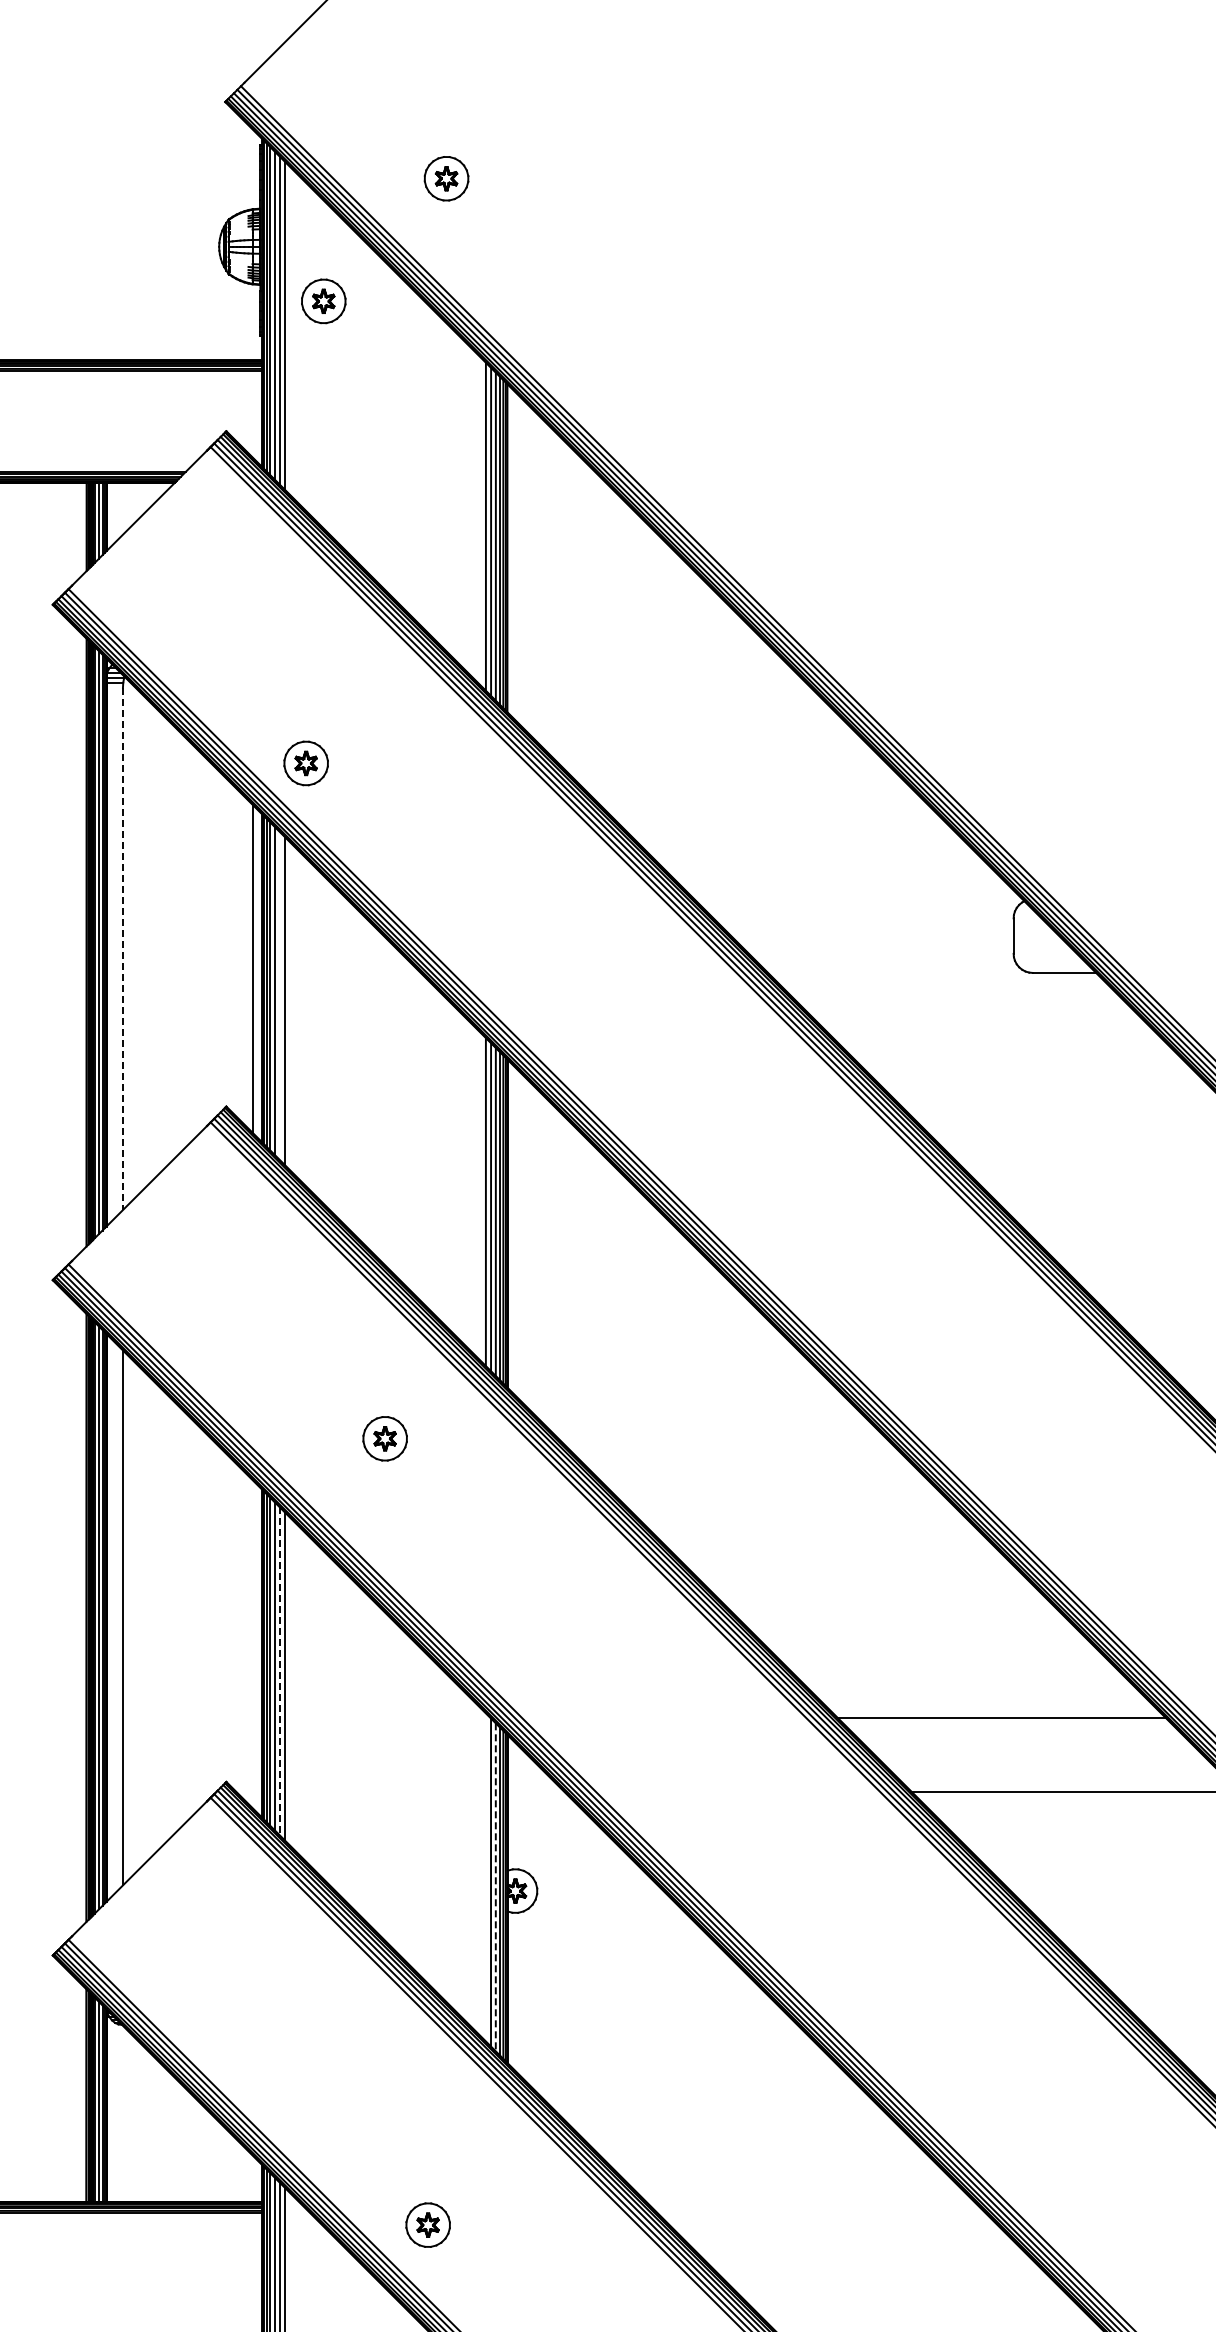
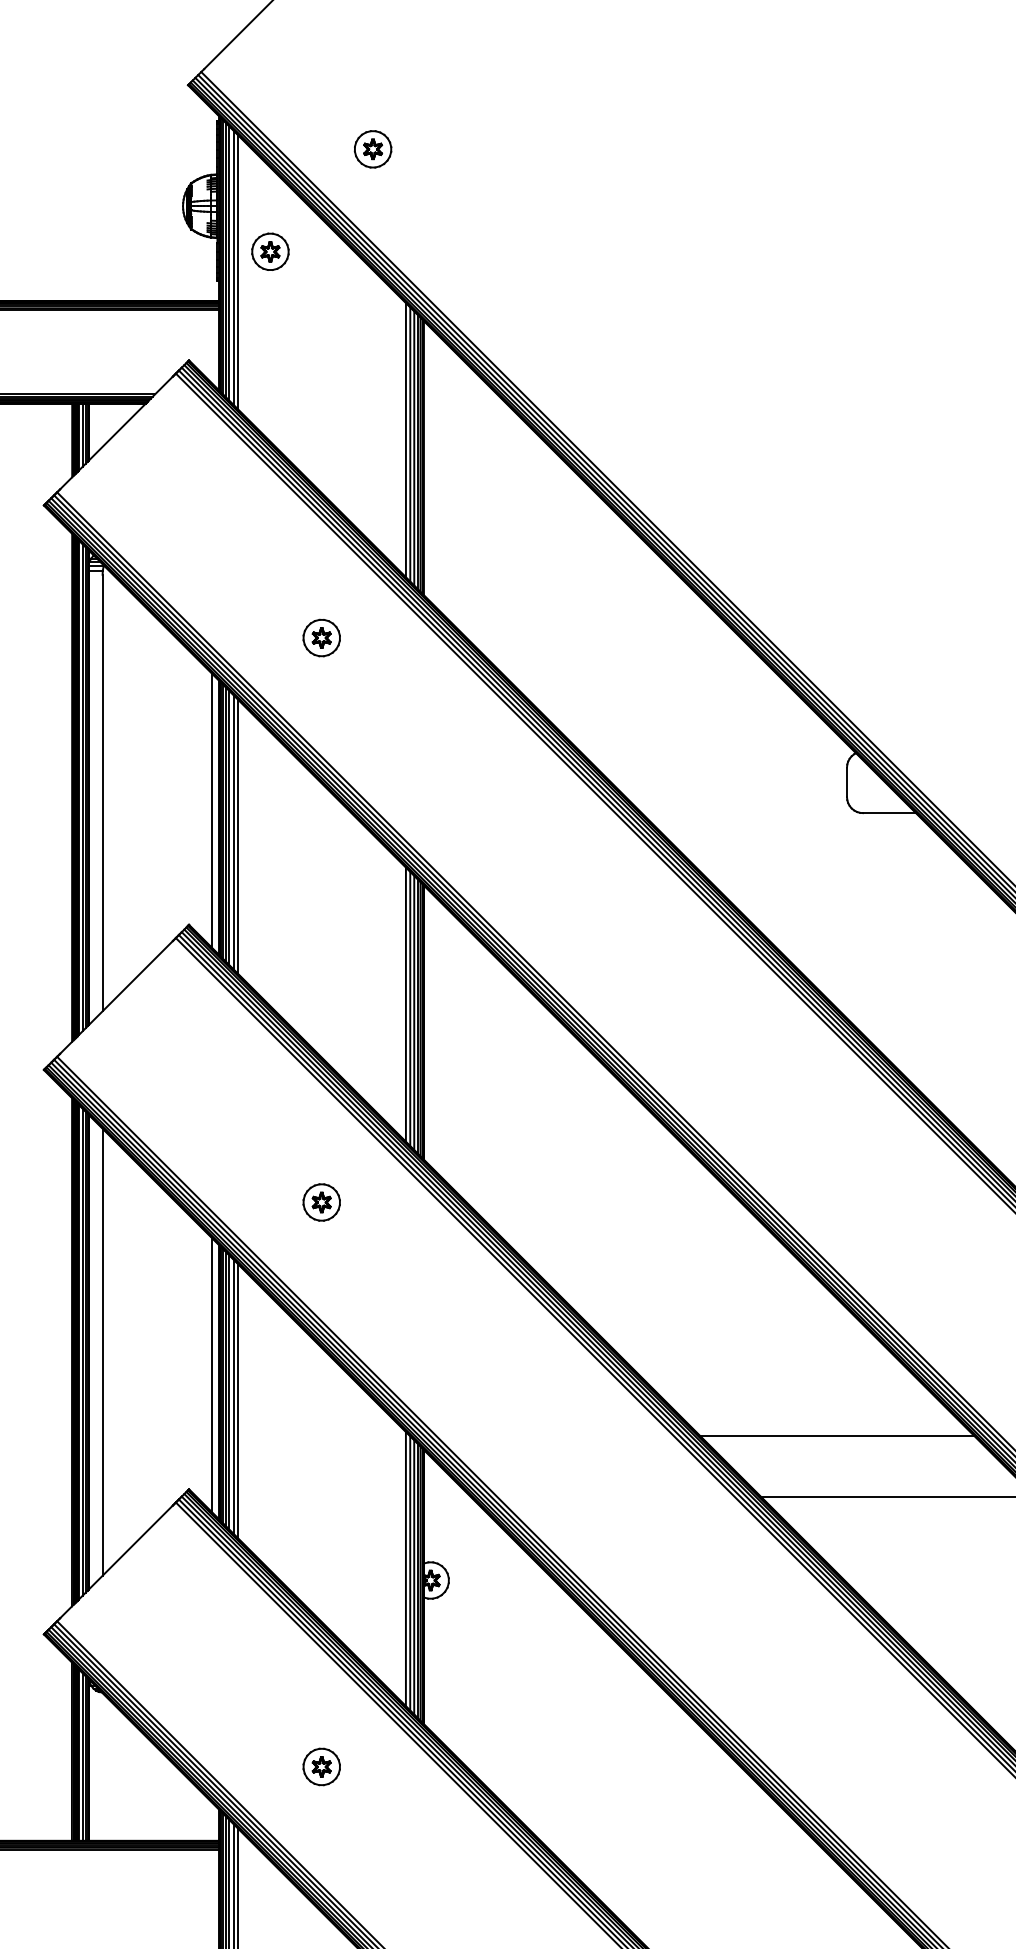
part: (305, 763) -> (321, 638), moved
line: (122, 949) -> (102, 793), dashed -> solid
line: (279, 995) -> (233, 831), added
line: (253, 1644) -> (211, 1374), added
line: (279, 1671) -> (233, 1396), dashed -> solid
line: (485, 1877) -> (405, 1569), added
line: (495, 1887) -> (413, 1577), dashed -> solid
part: (427, 2224) -> (321, 1766), moved

